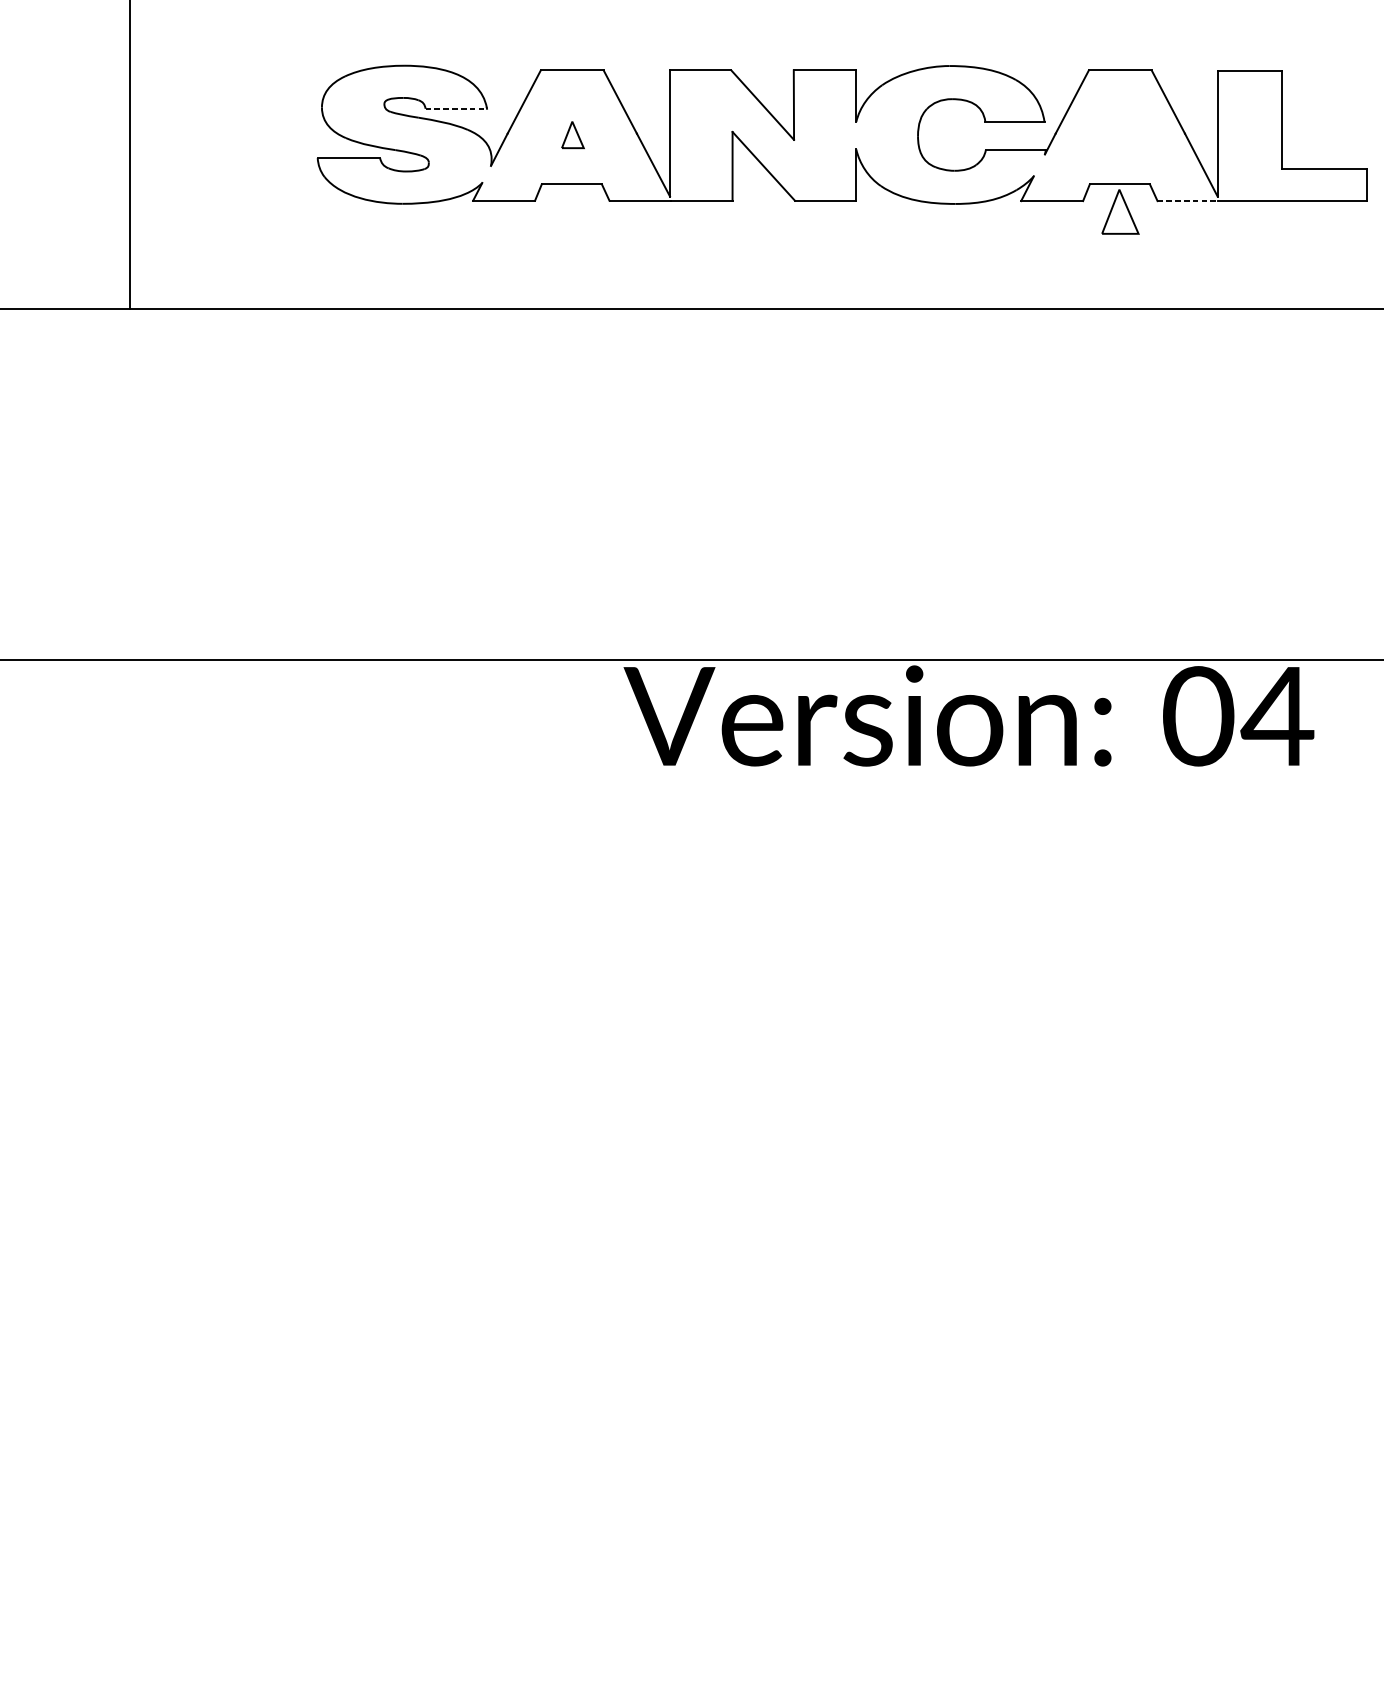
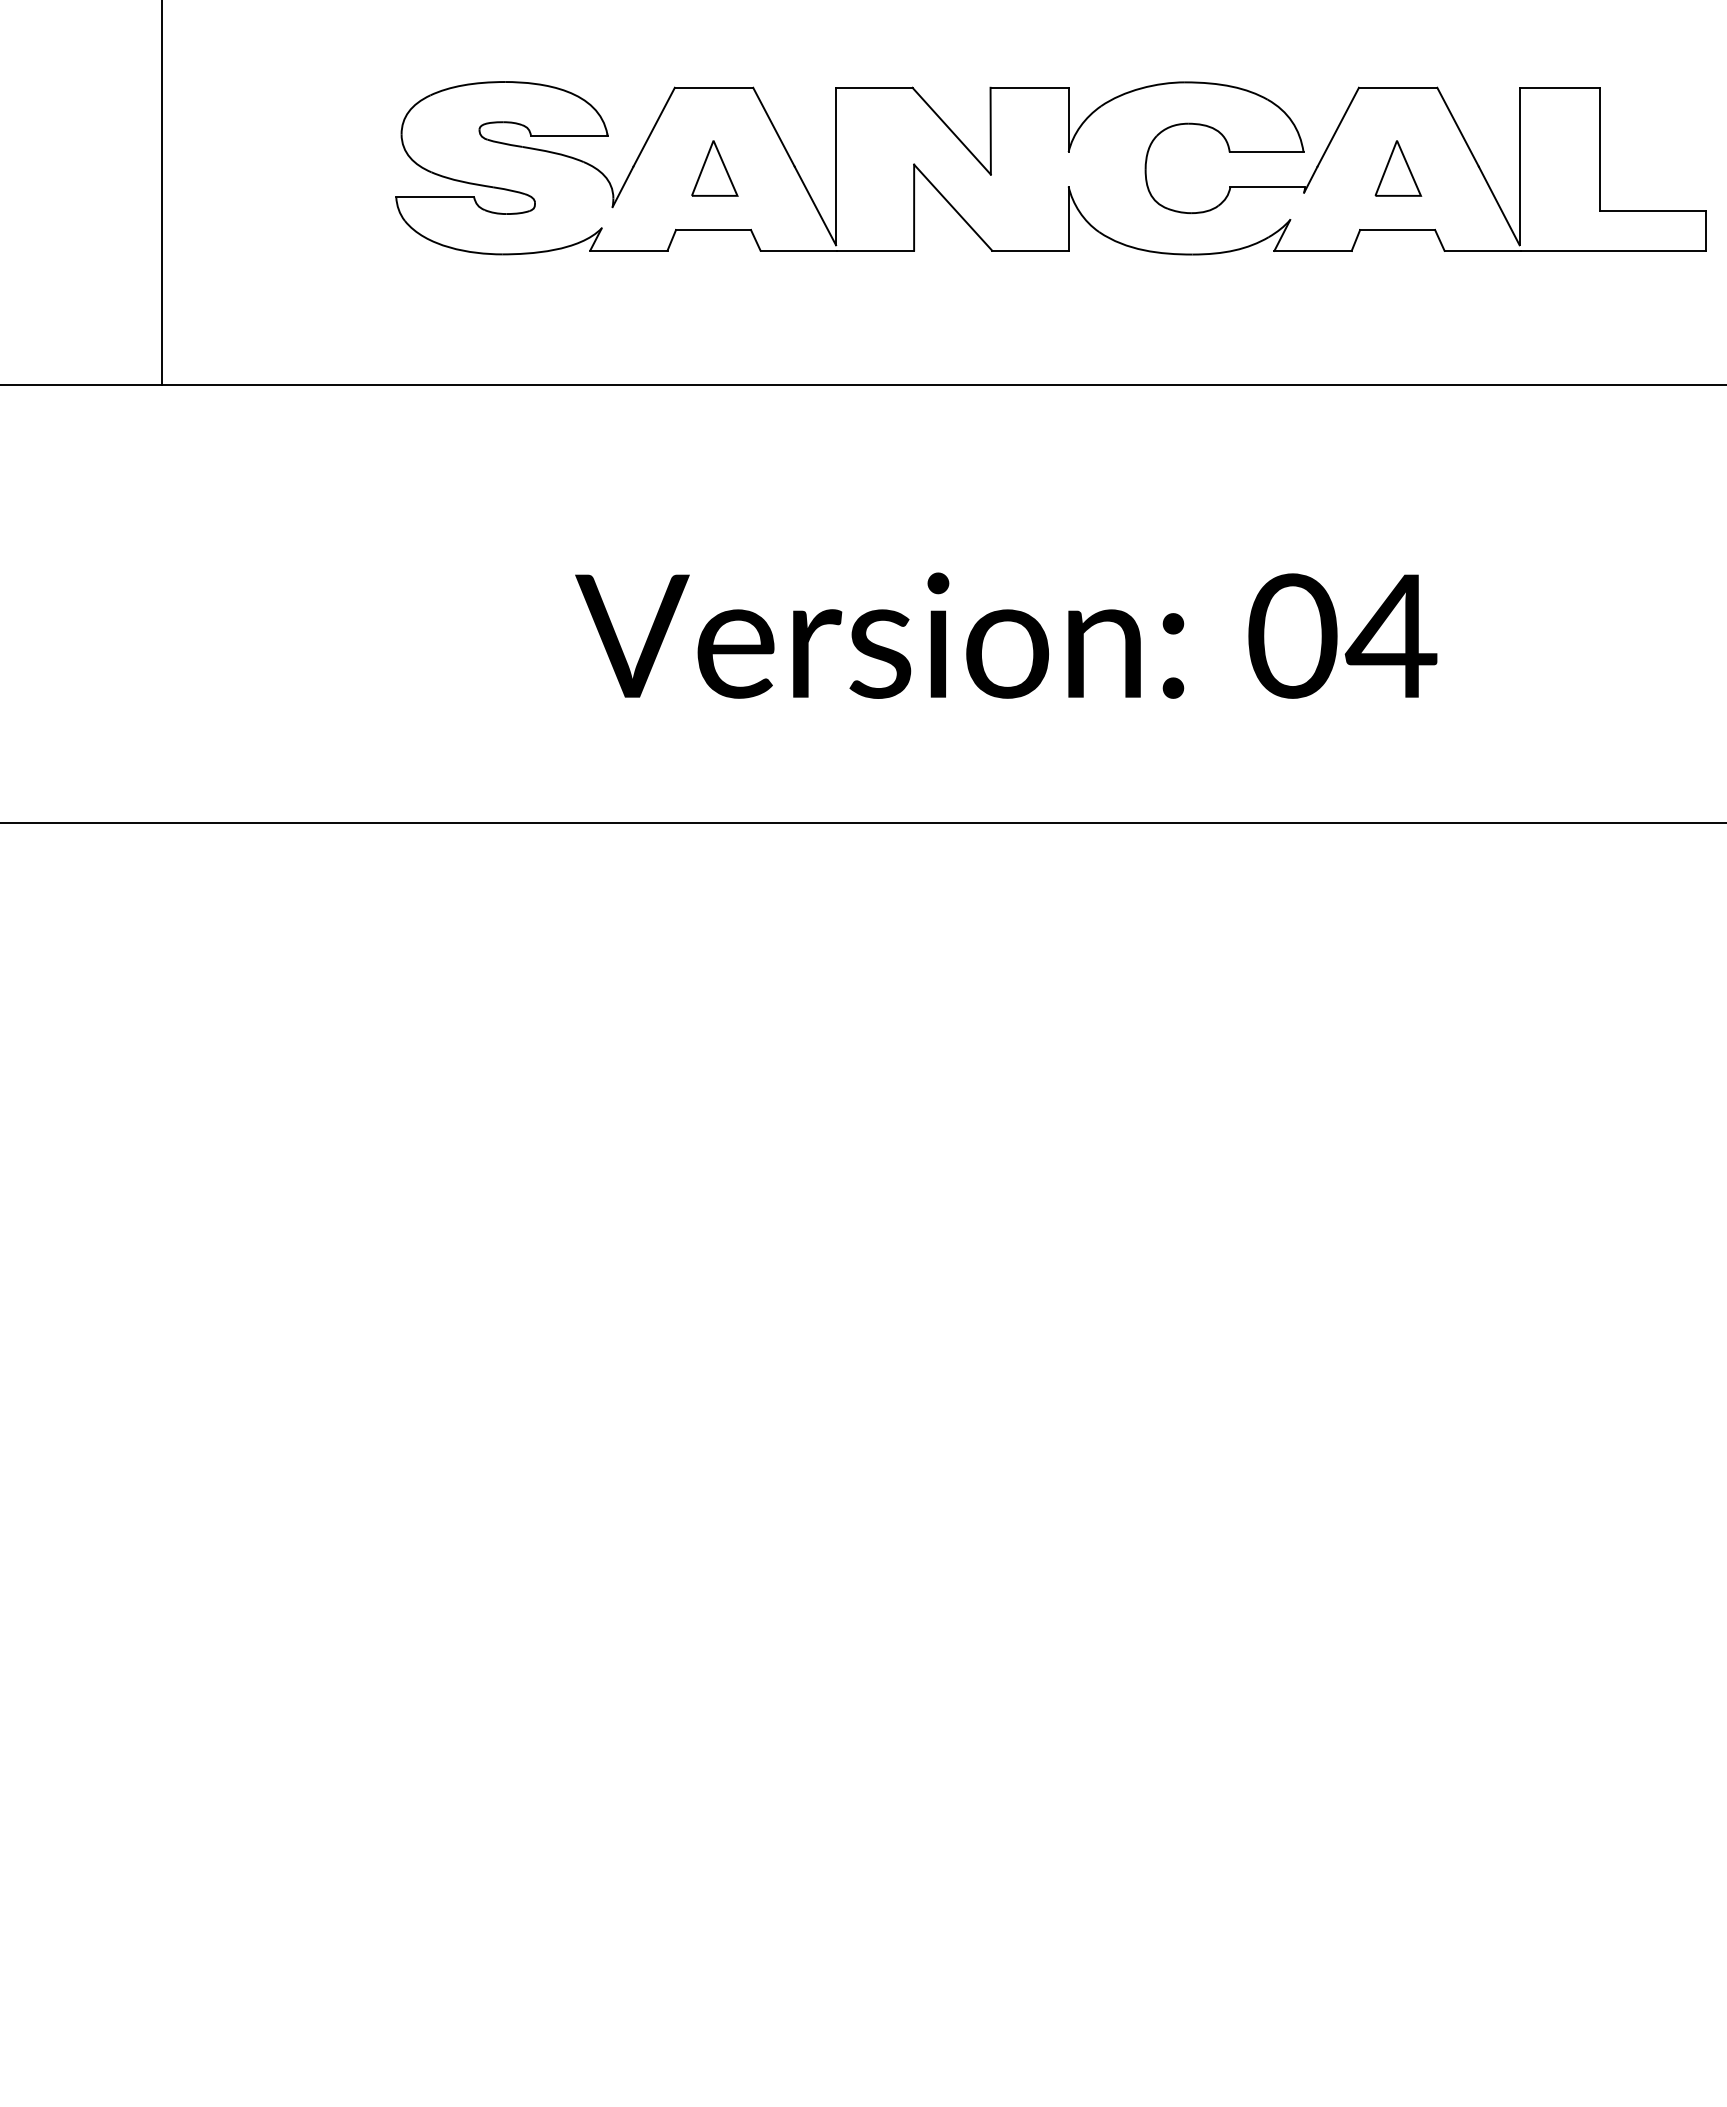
line: (456, 108) -> (569, 135), dashed -> solid
part: (572, 135) -> (714, 168), size x1.67
line: (1187, 200) -> (1482, 250), dashed -> solid
part: (1120, 211) -> (1398, 168), moved
text: (969, 715) -> (1006, 635), moved

